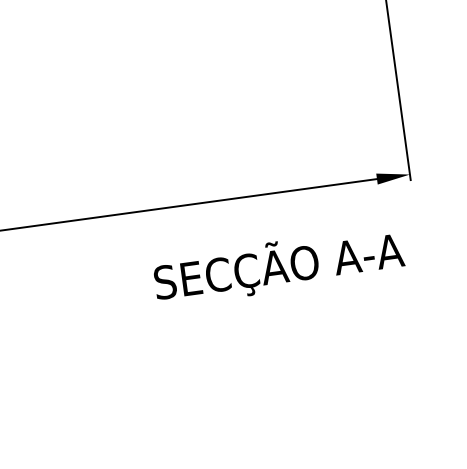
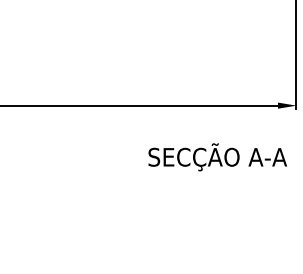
text: (278, 267) -> (217, 157), moved

